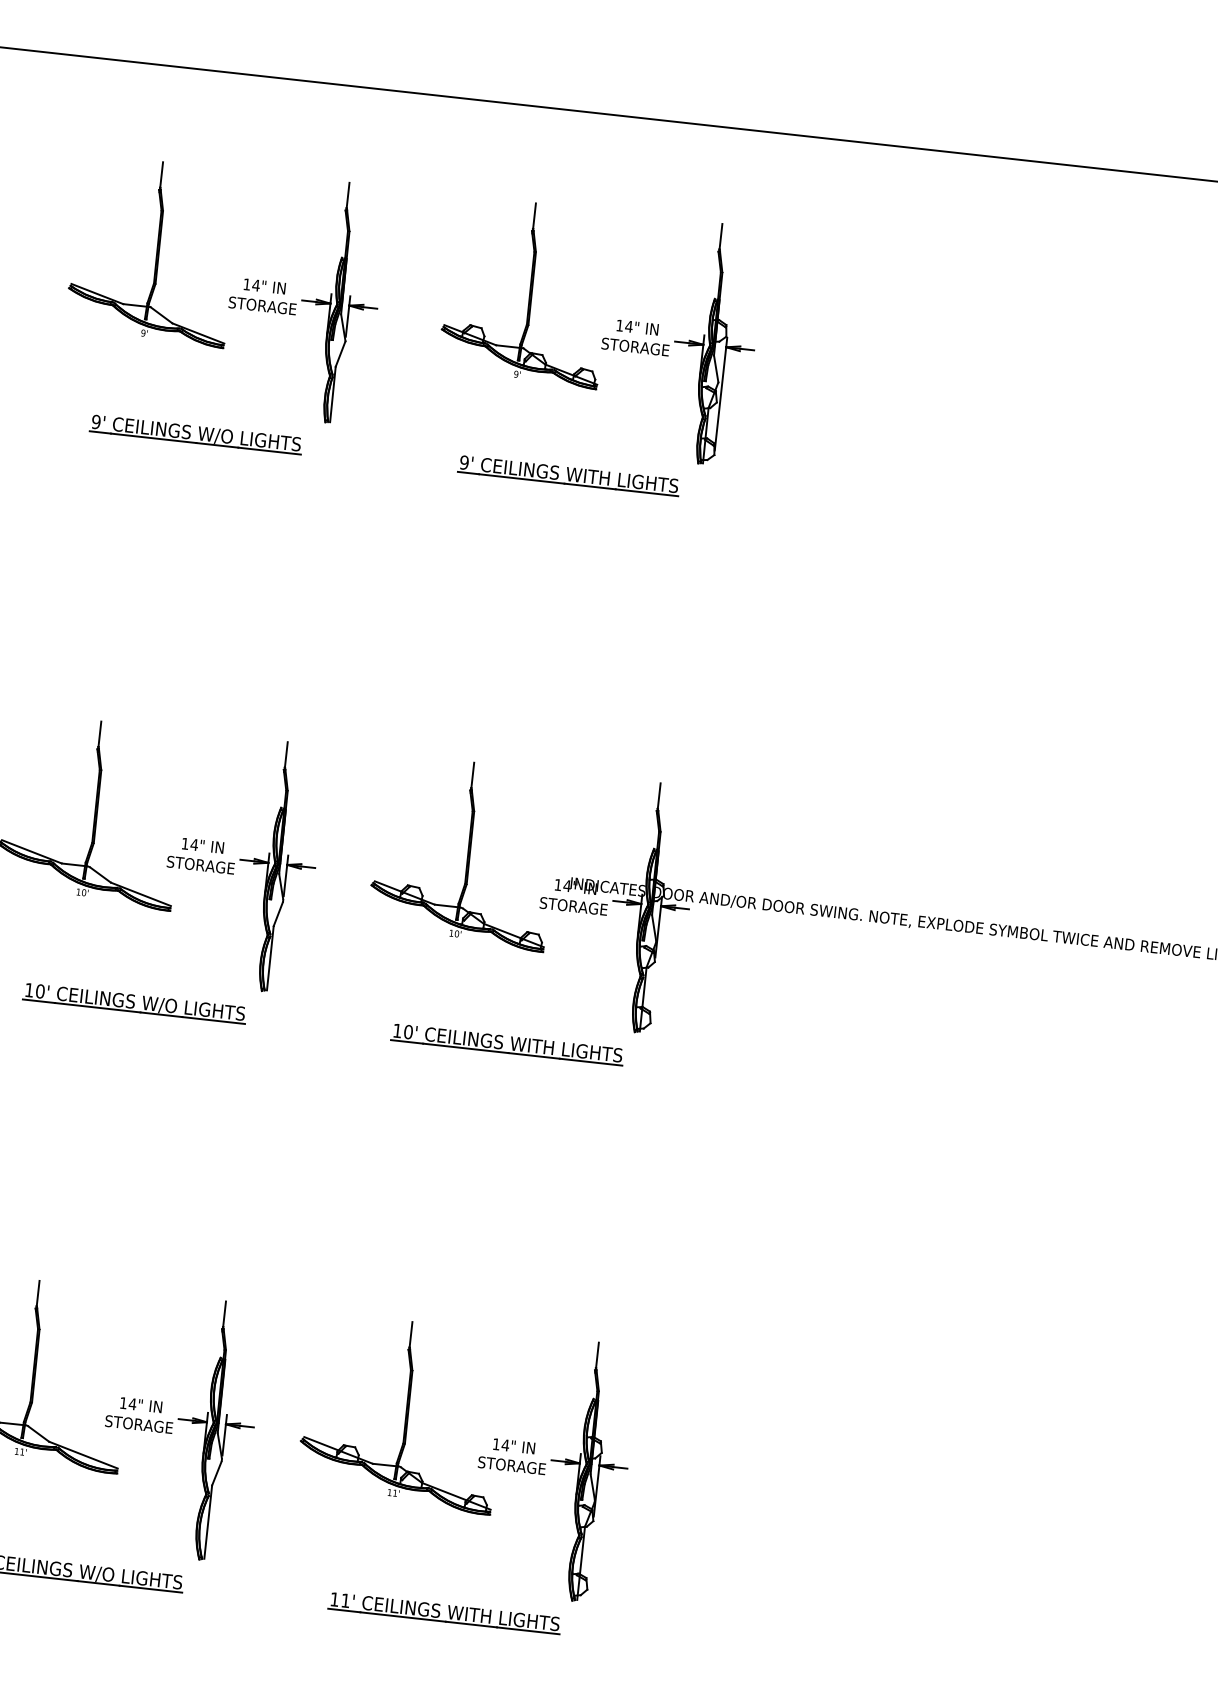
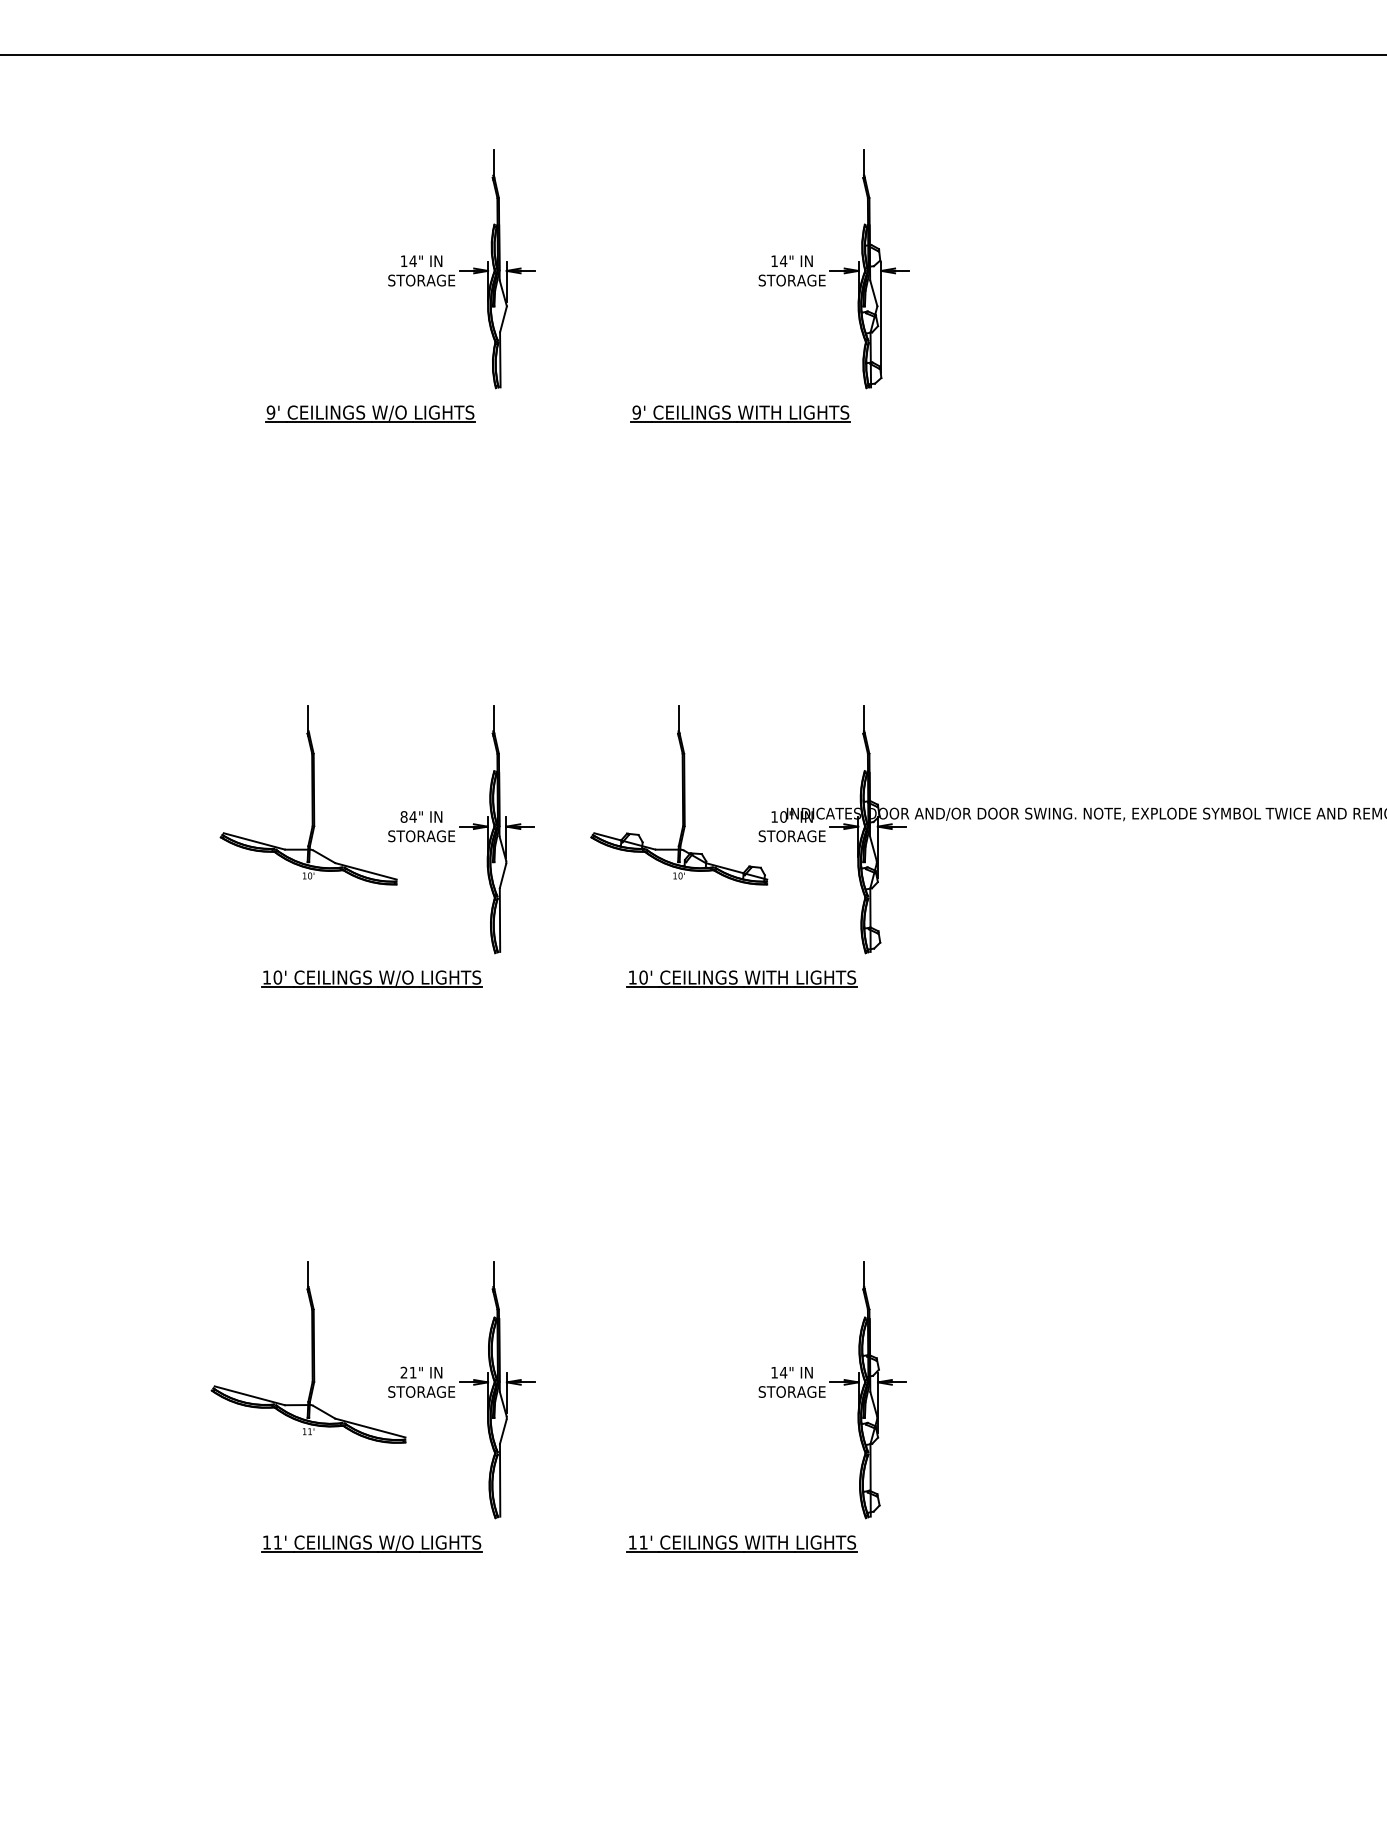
part: (153, 250) -> (308, 238), removed
part: (526, 292) -> (679, 238), removed
text: (184, 843) -> (403, 816), 14" -> 84"
text: (567, 885) -> (783, 816), 14" -> 10"
text: (127, 1403) -> (408, 1372), 14" -> 21"
part: (401, 1413) -> (678, 1352), removed

